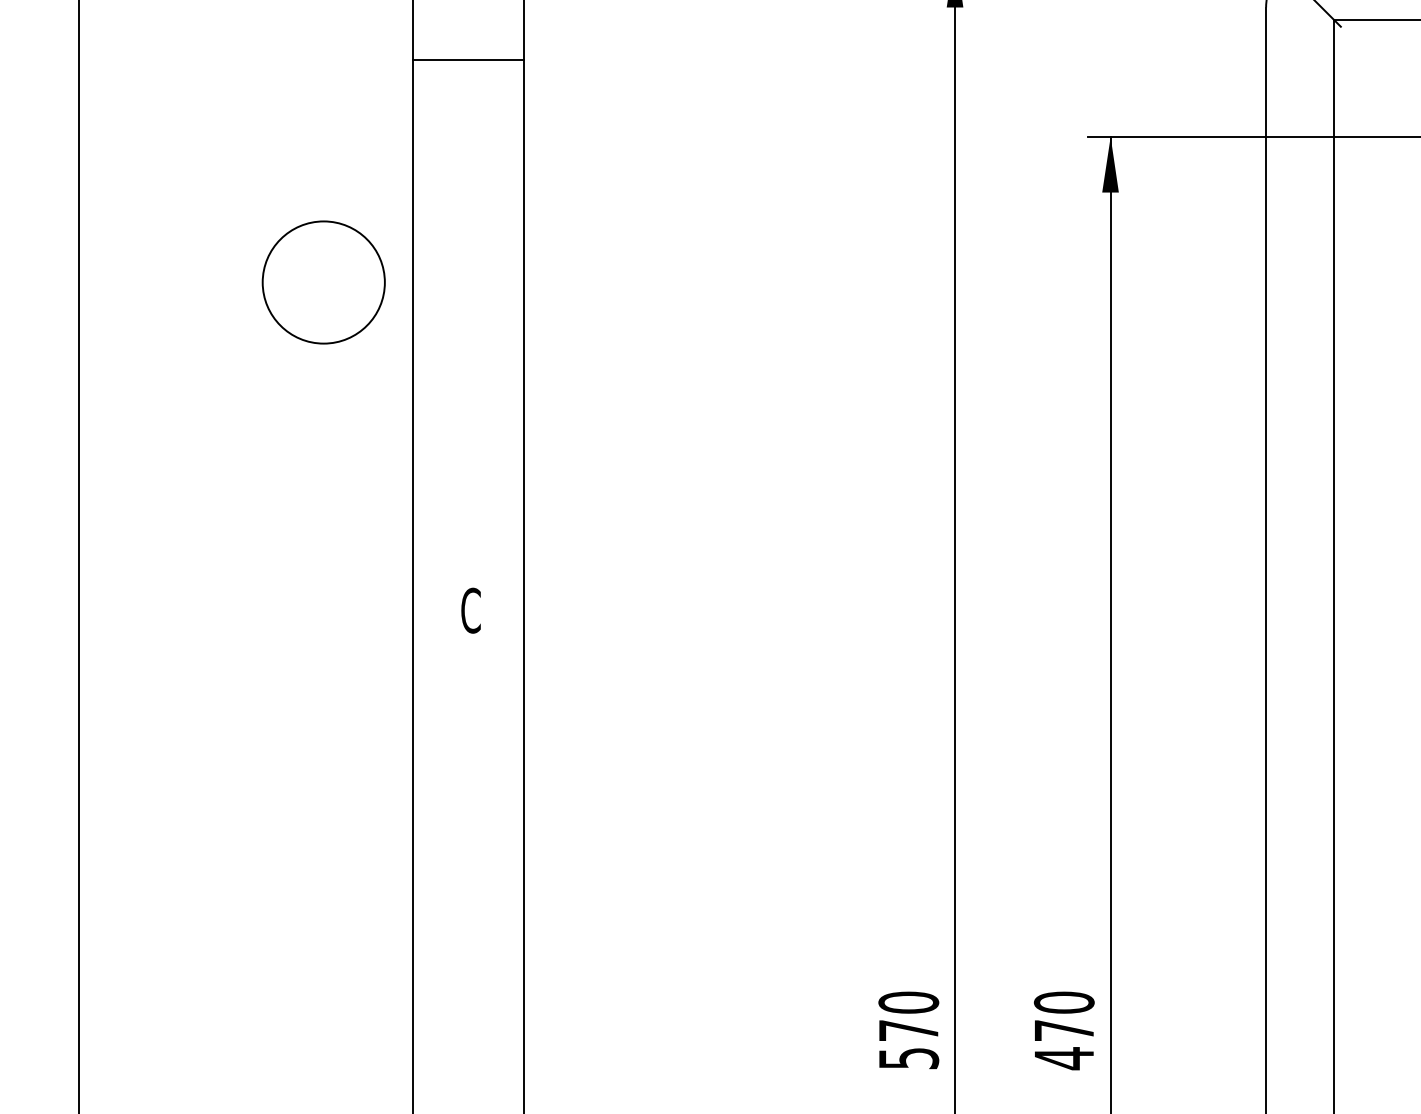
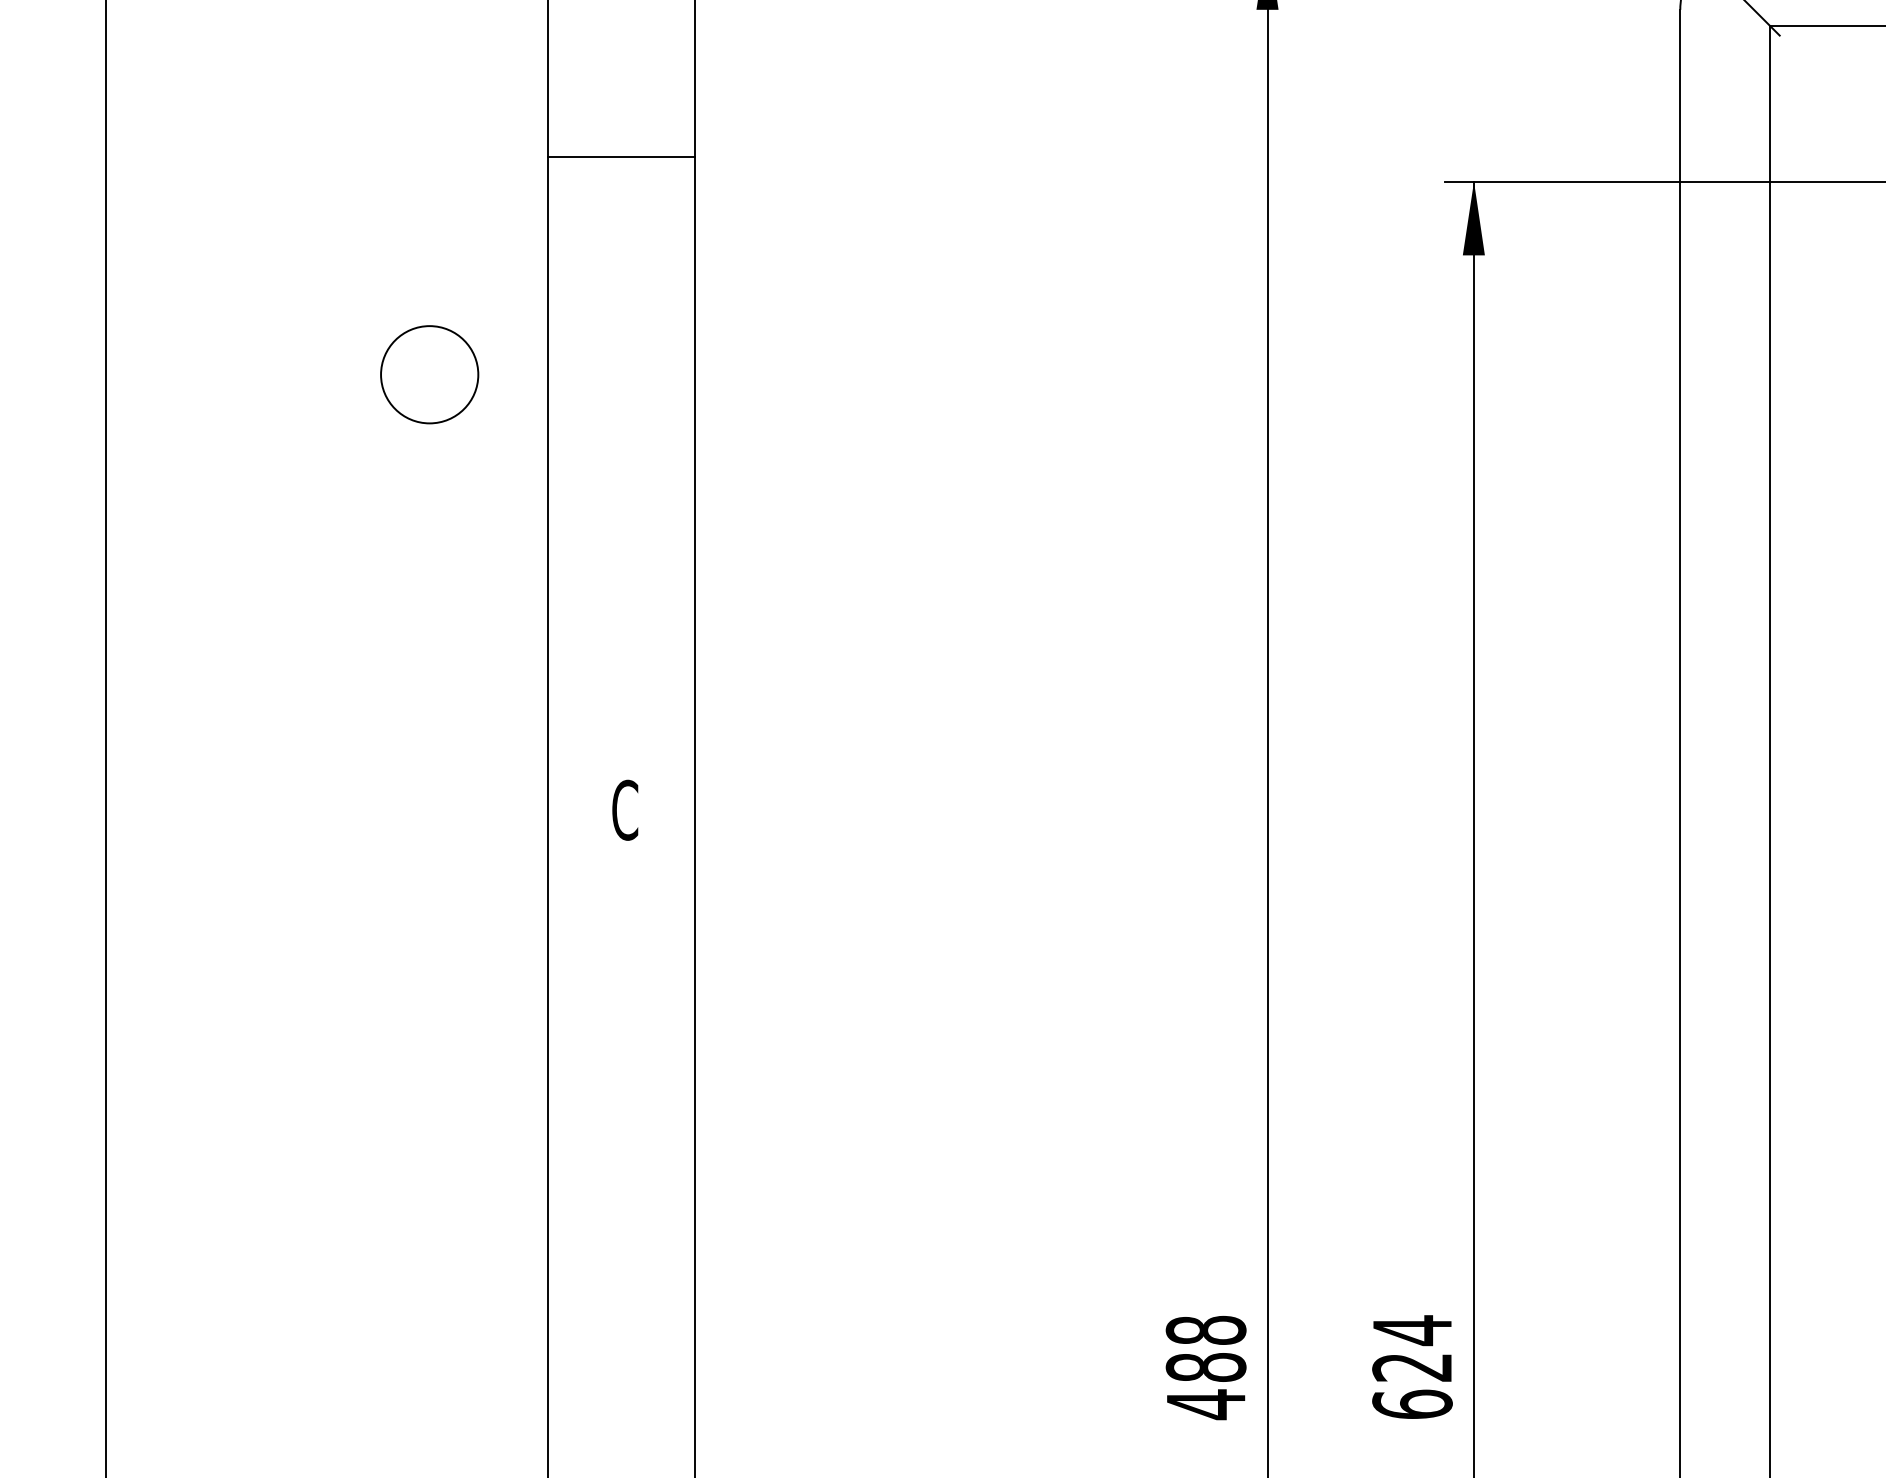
line: (467, 60) -> (620, 157), moved
circle: (323, 282) -> (429, 374), size x0.6
text: (908, 1030) -> (1205, 1367), 570 -> 488
text: (1063, 1030) -> (1411, 1367), 470 -> 624

